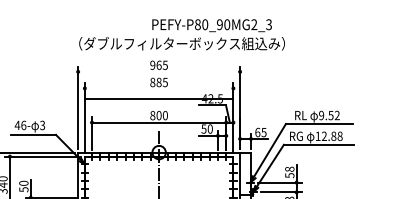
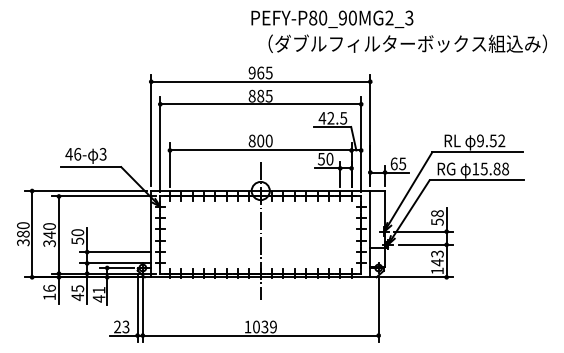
text: (181, 43) -> (407, 43), moved
line: (158, 71) -> (260, 81), added
line: (158, 98) -> (260, 104), moved
text: (323, 135) -> (483, 168), 12.88 -> 15.88

